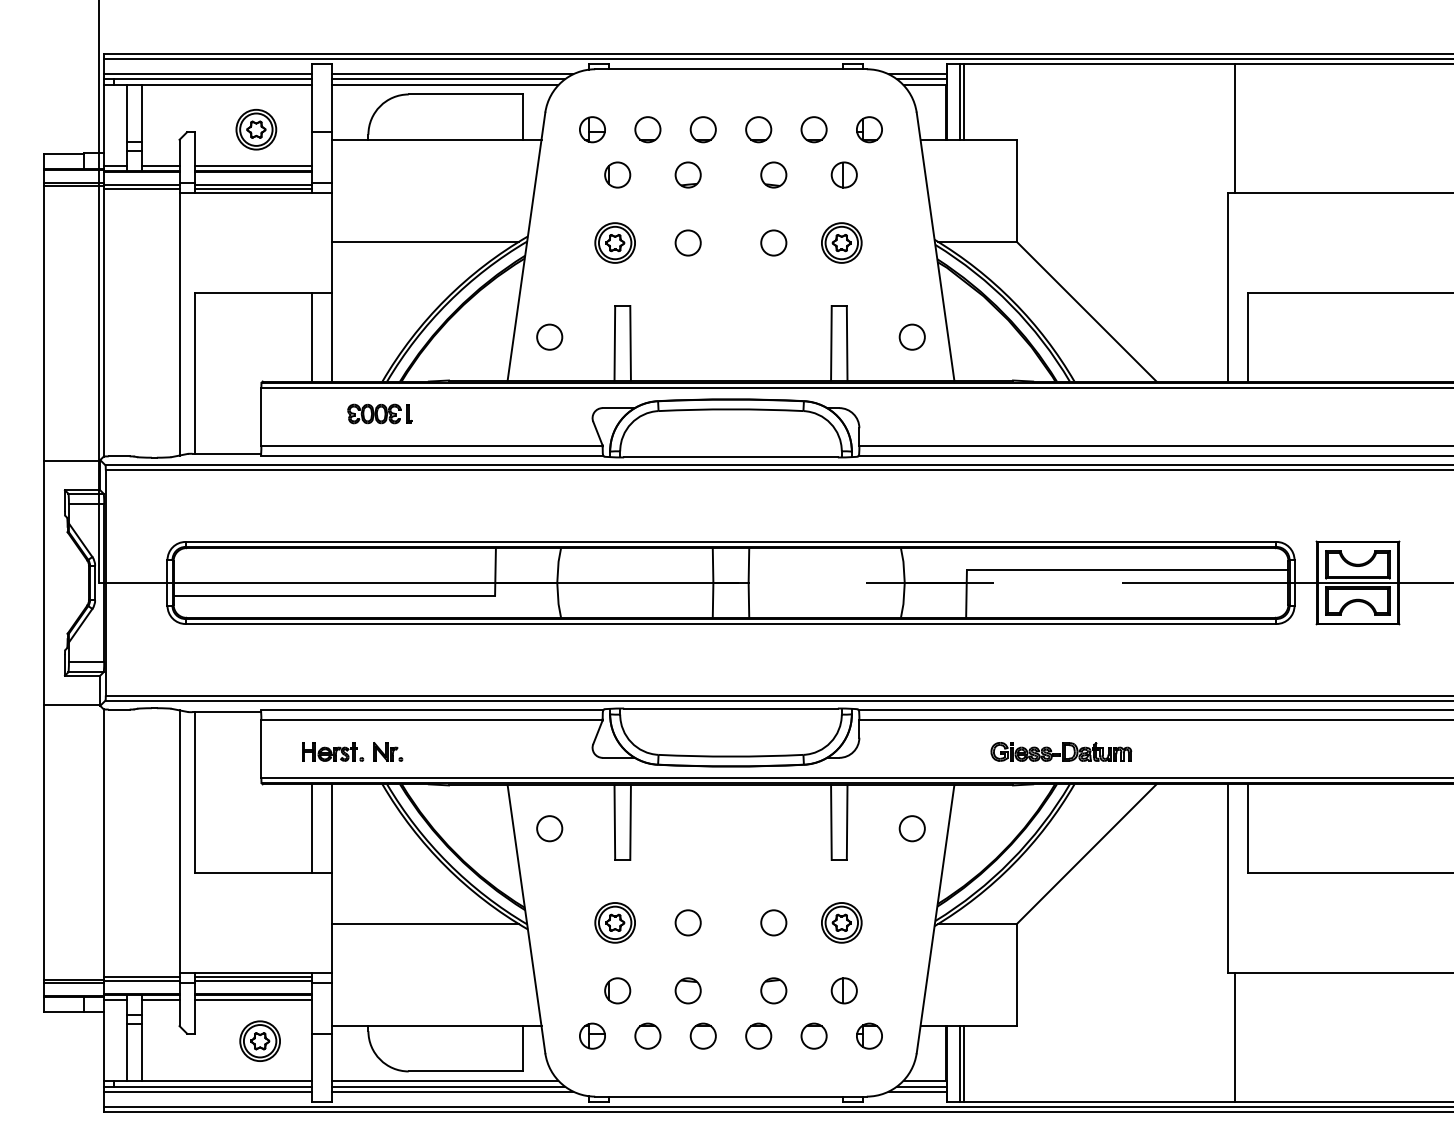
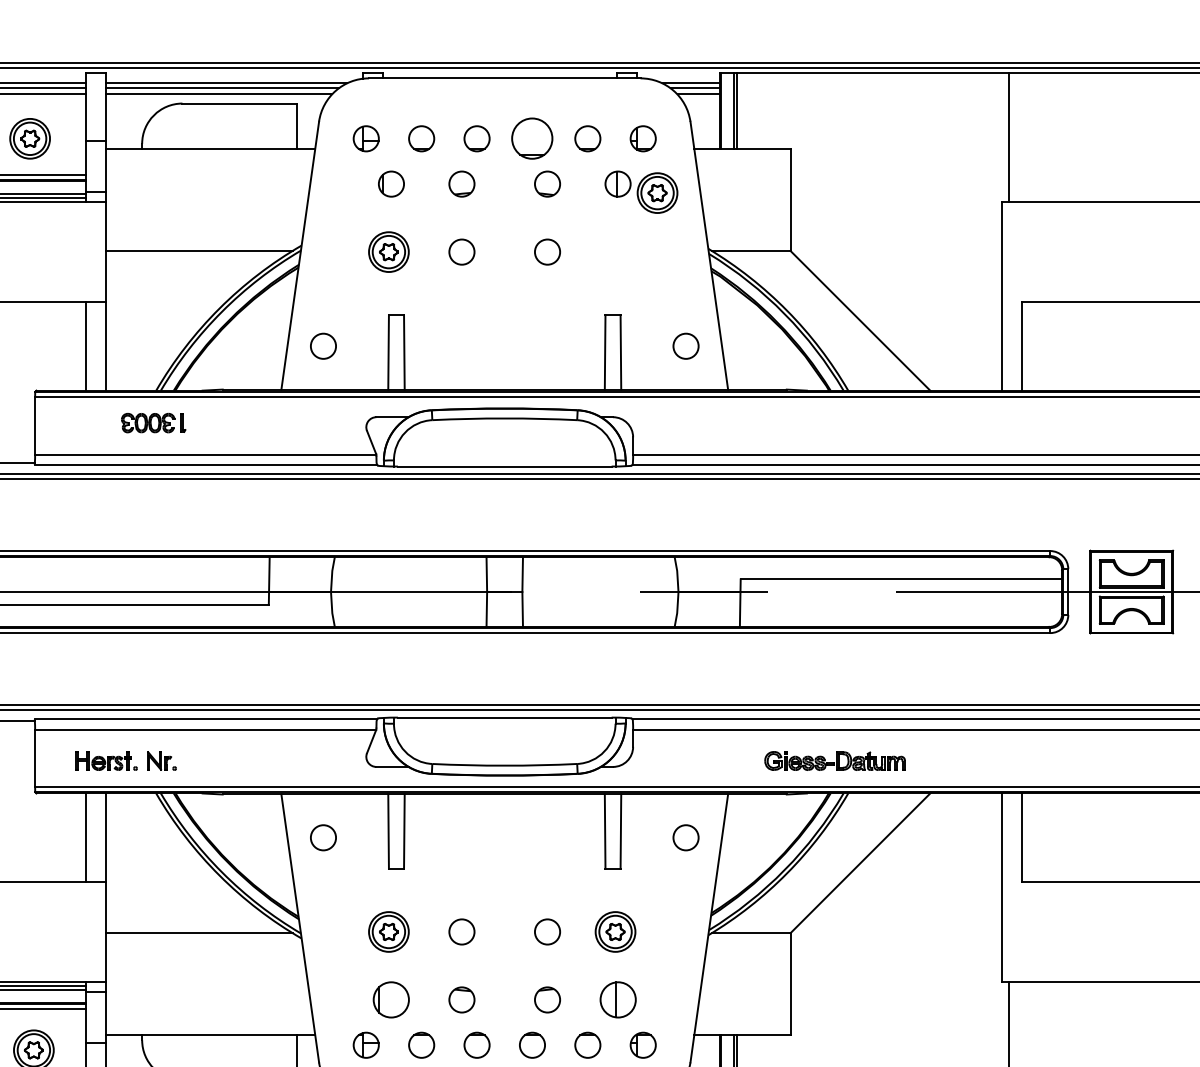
part: (758, 129) -> (532, 138), size x1.6
part: (841, 242) -> (657, 192), moved
part: (617, 990) -> (391, 999), size x1.4
part: (843, 990) -> (617, 999), size x1.4

